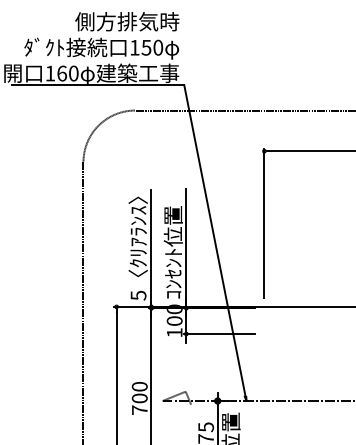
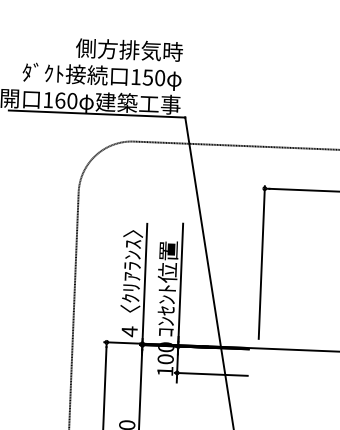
text: (138, 295) -> (129, 331), 5 -> 4

